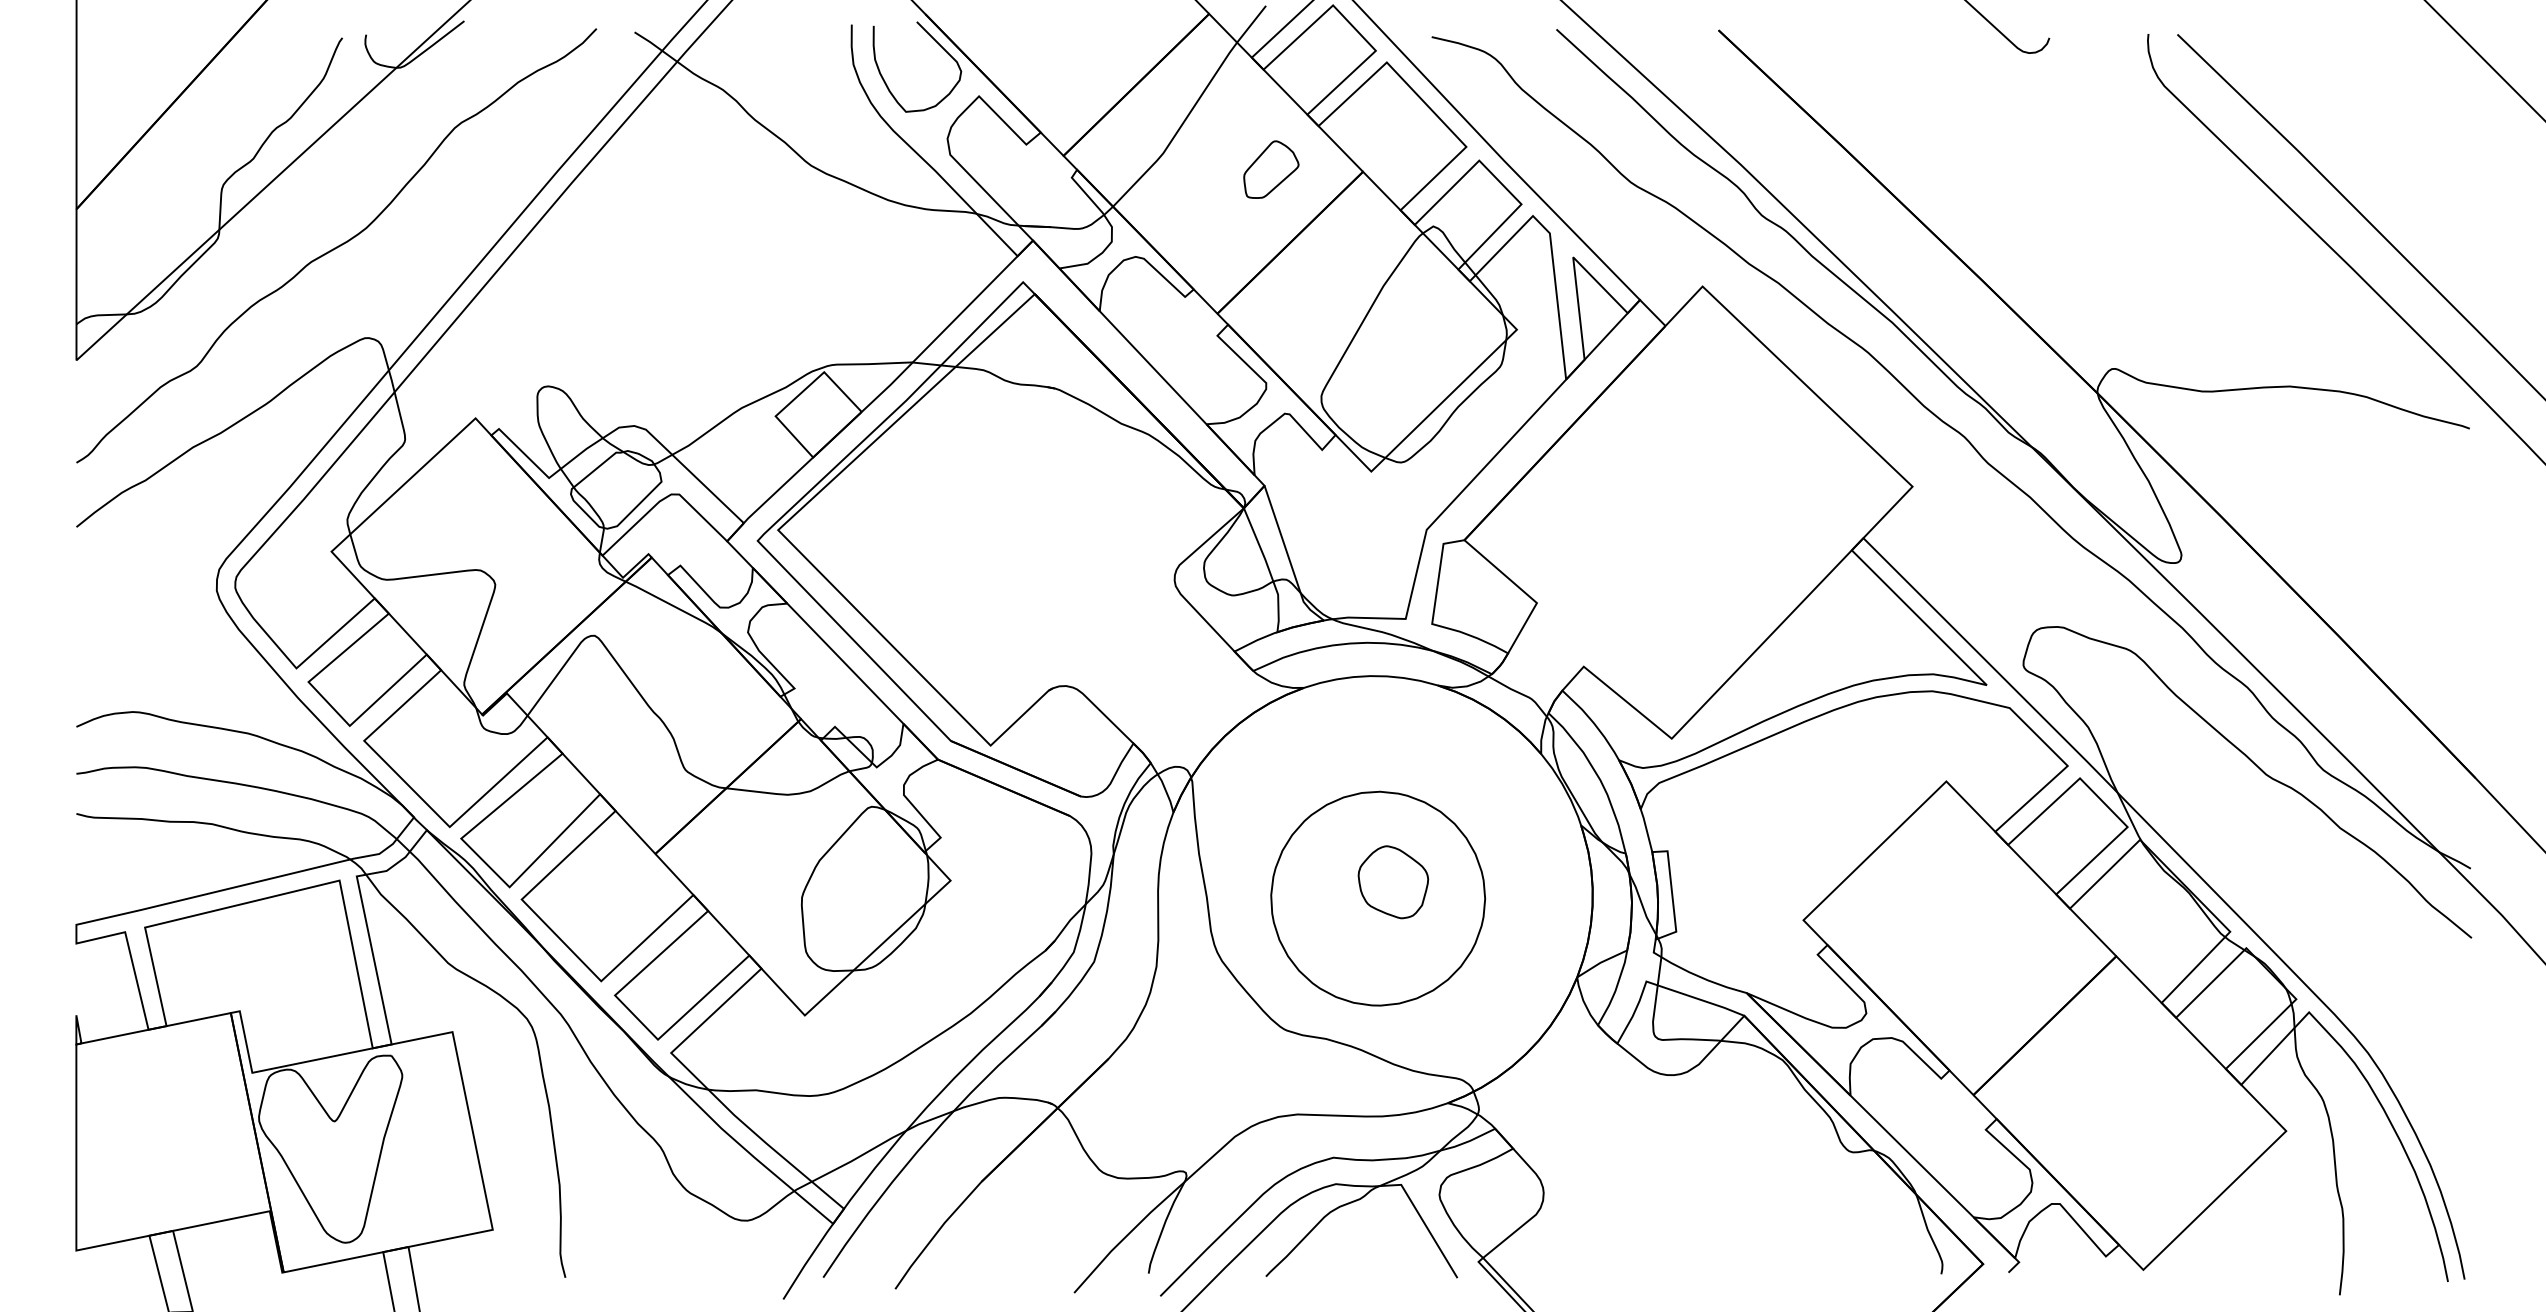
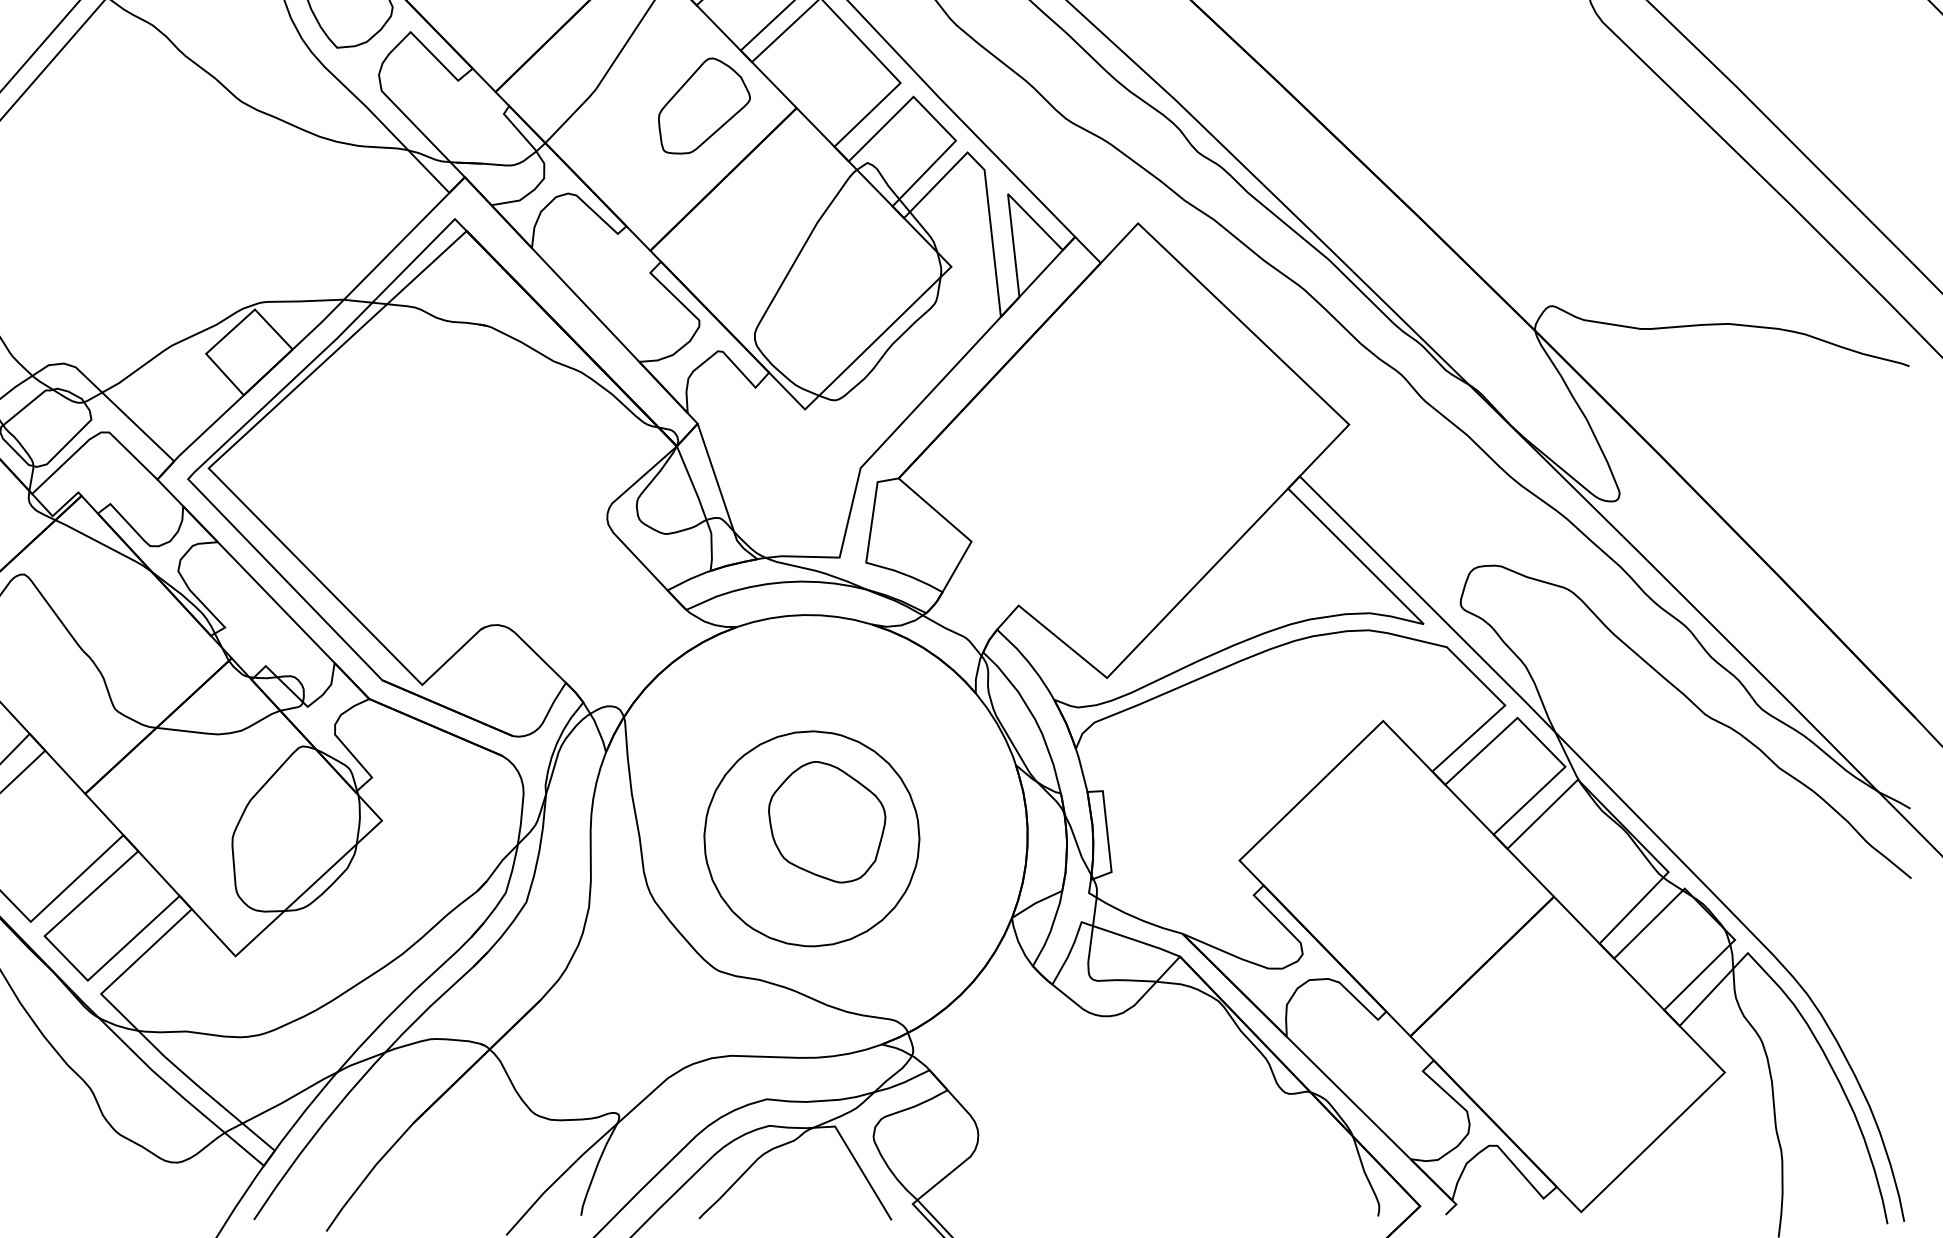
part: (1271, 169) -> (704, 105), size x1.67
part: (1393, 882) -> (827, 822), size x1.67

